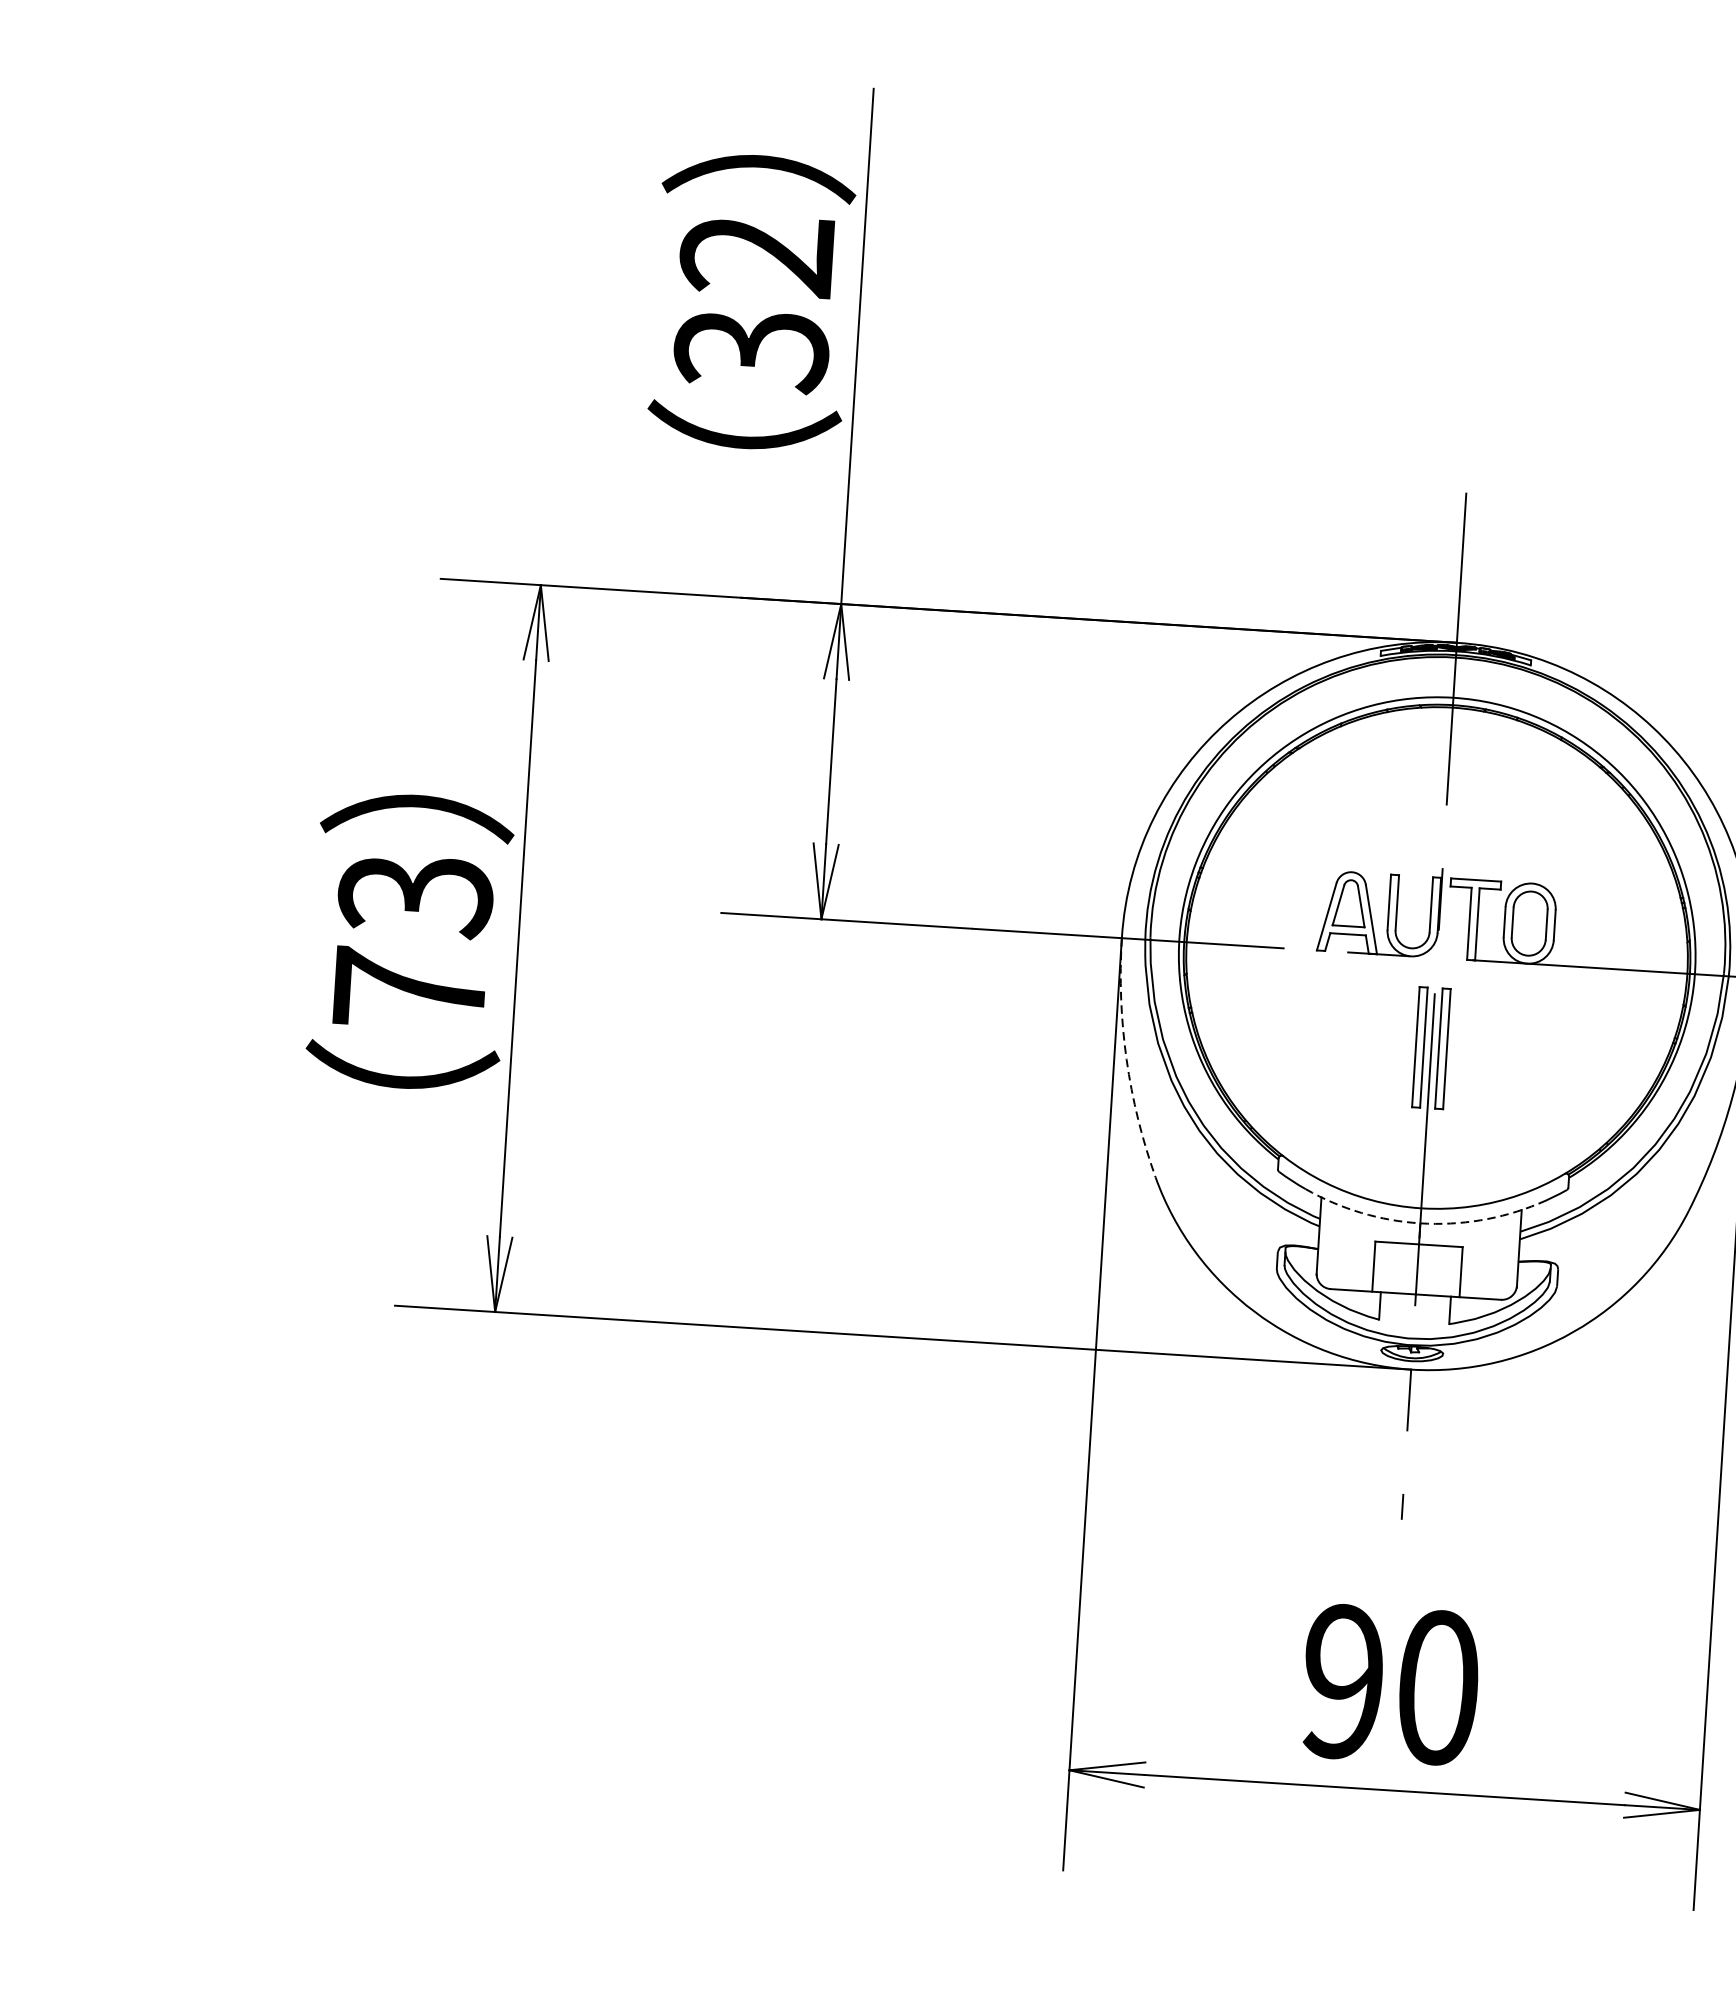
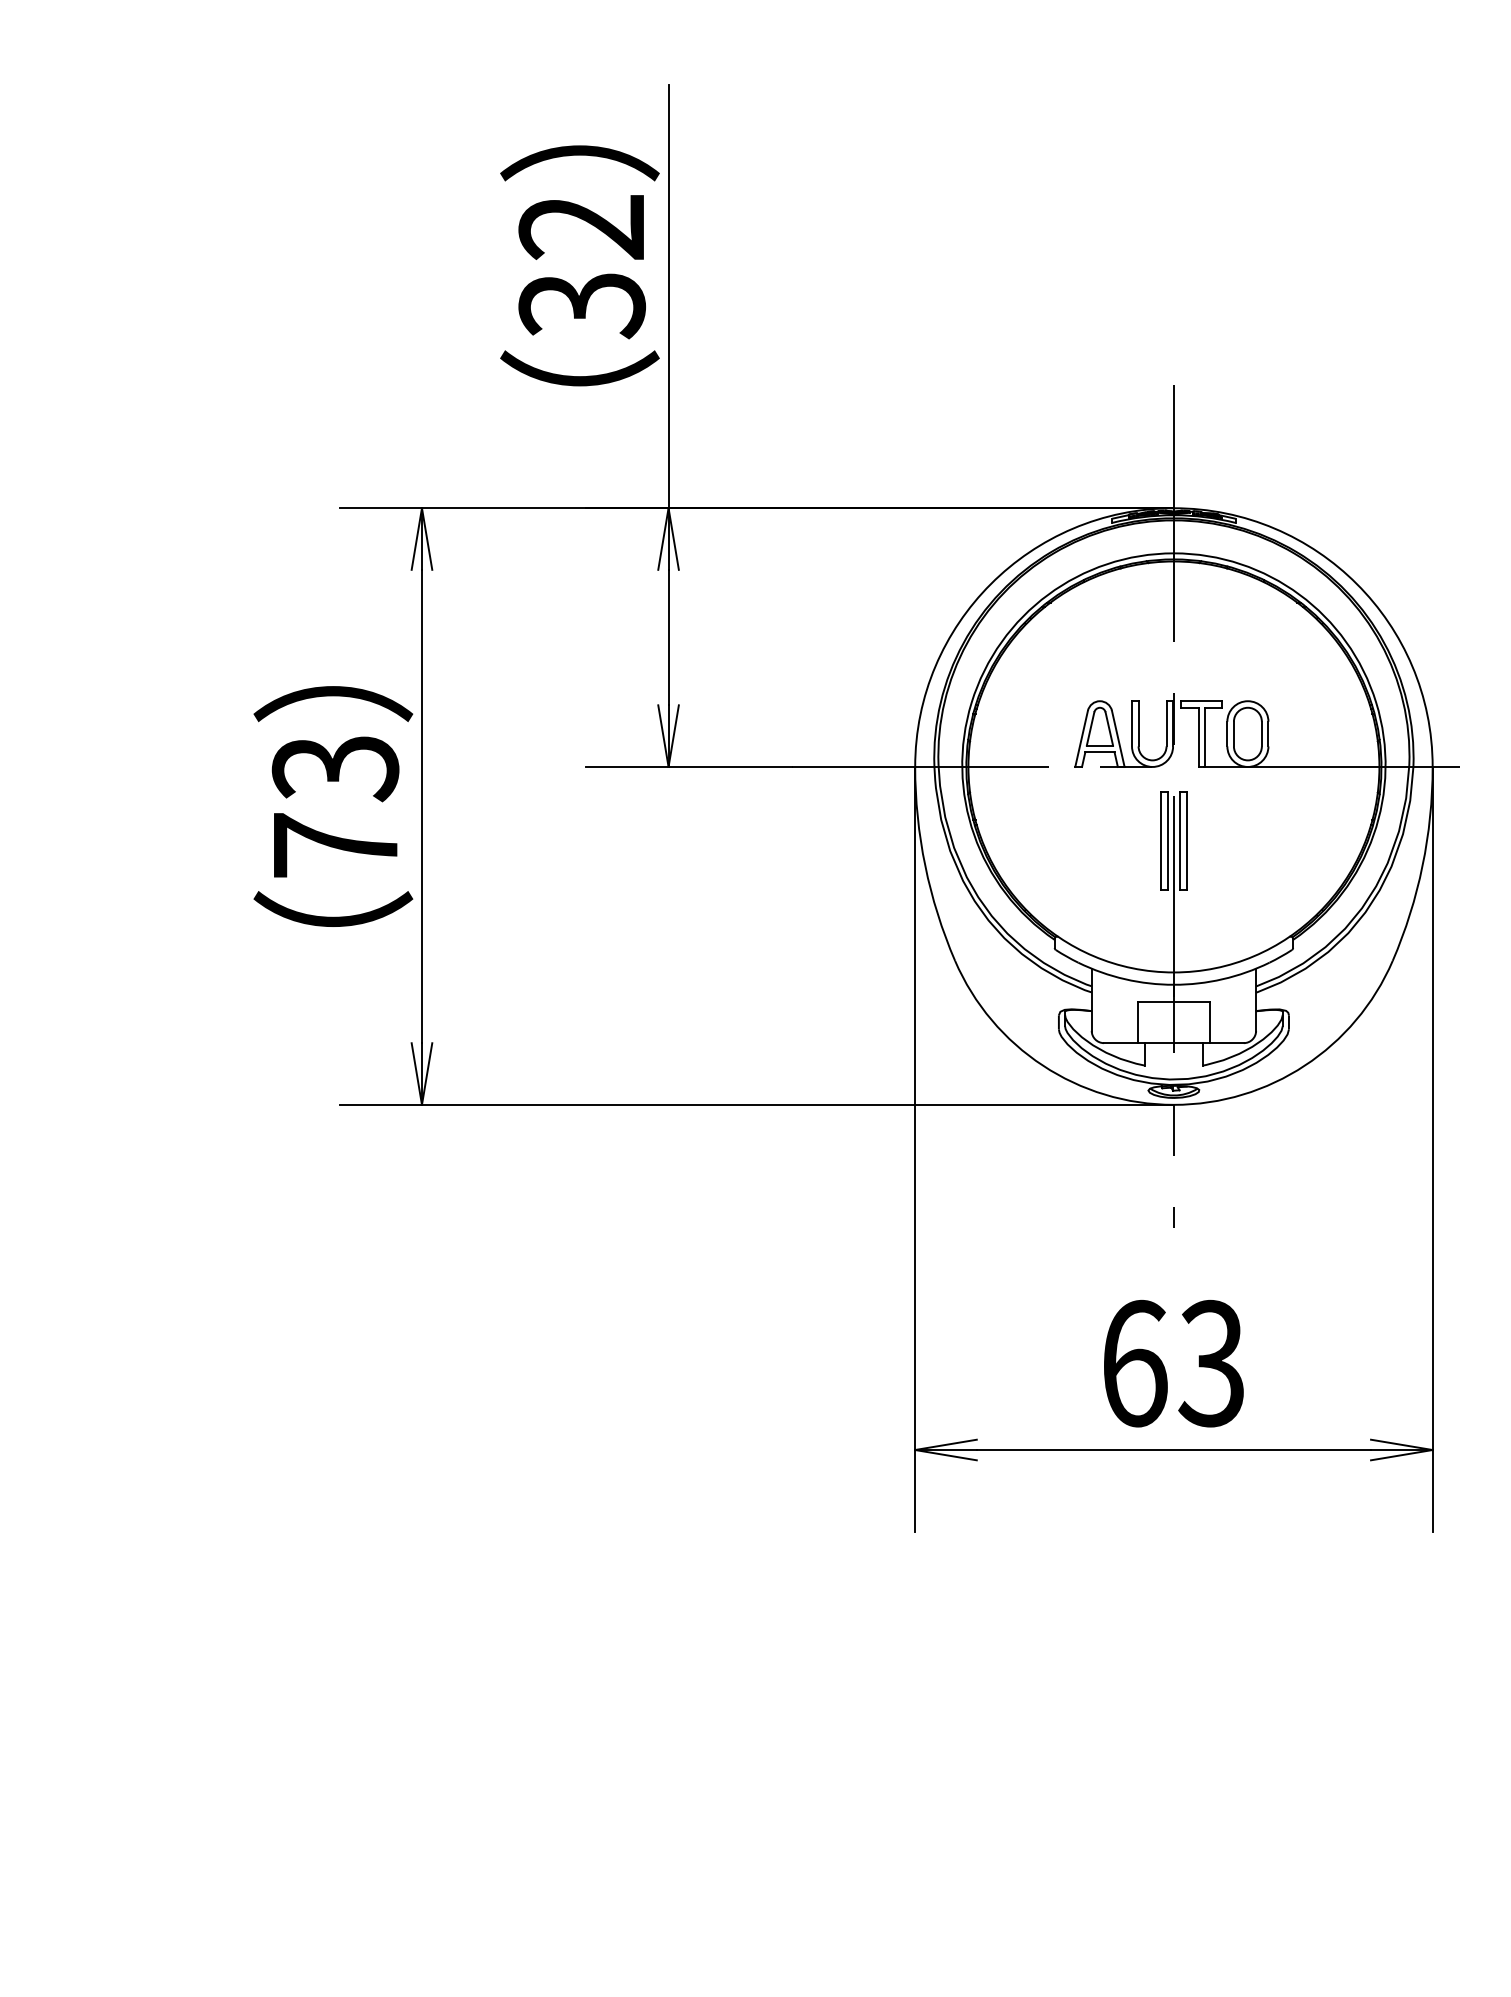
arc: (1126, 1058) -> (925, 865), dashed -> solid
arc: (1419, 1222) -> (1173, 984), dashed -> solid
text: (1390, 1684) -> (1173, 1363), 90 -> 63

